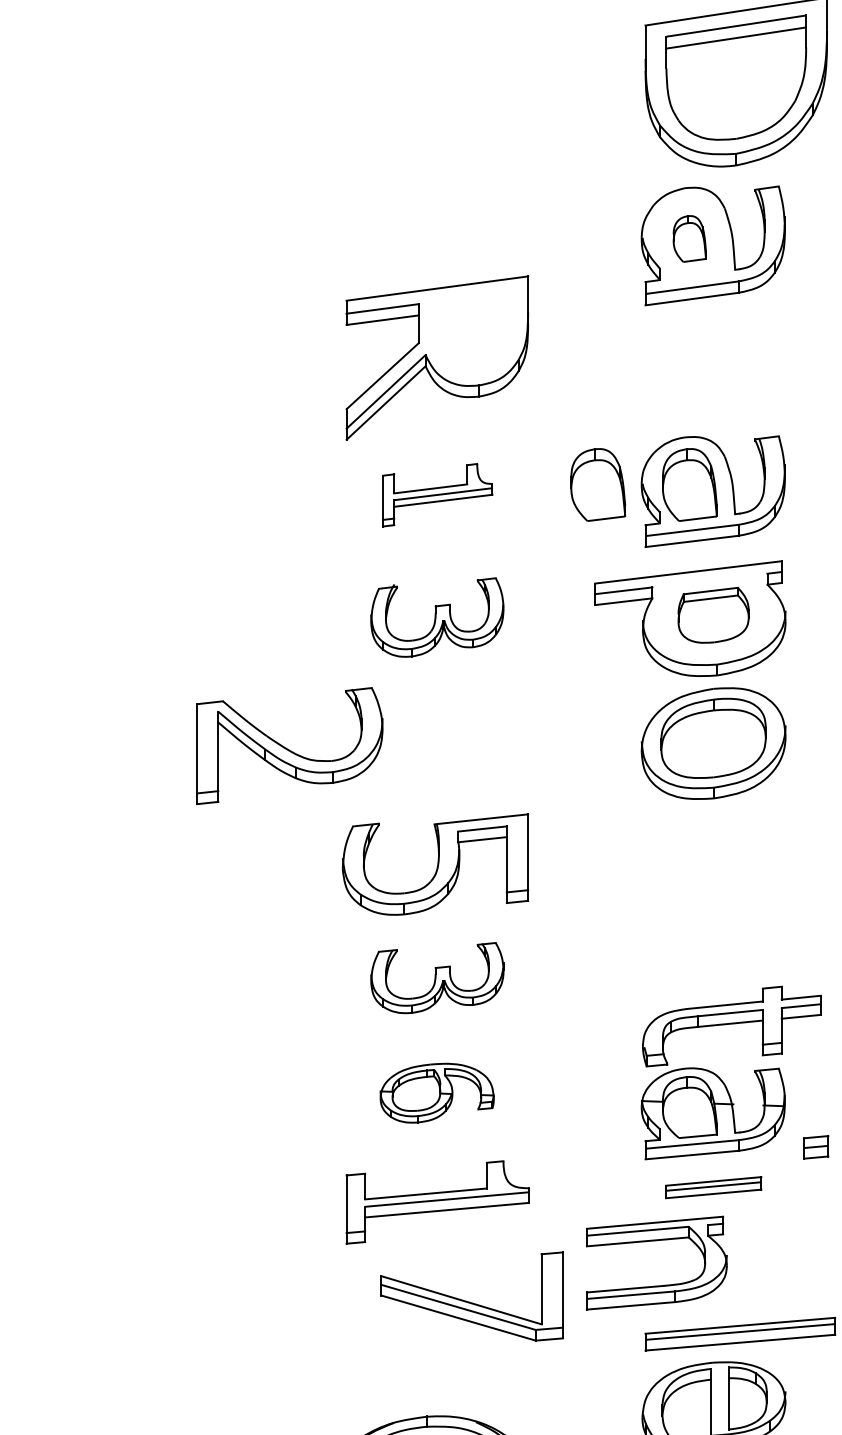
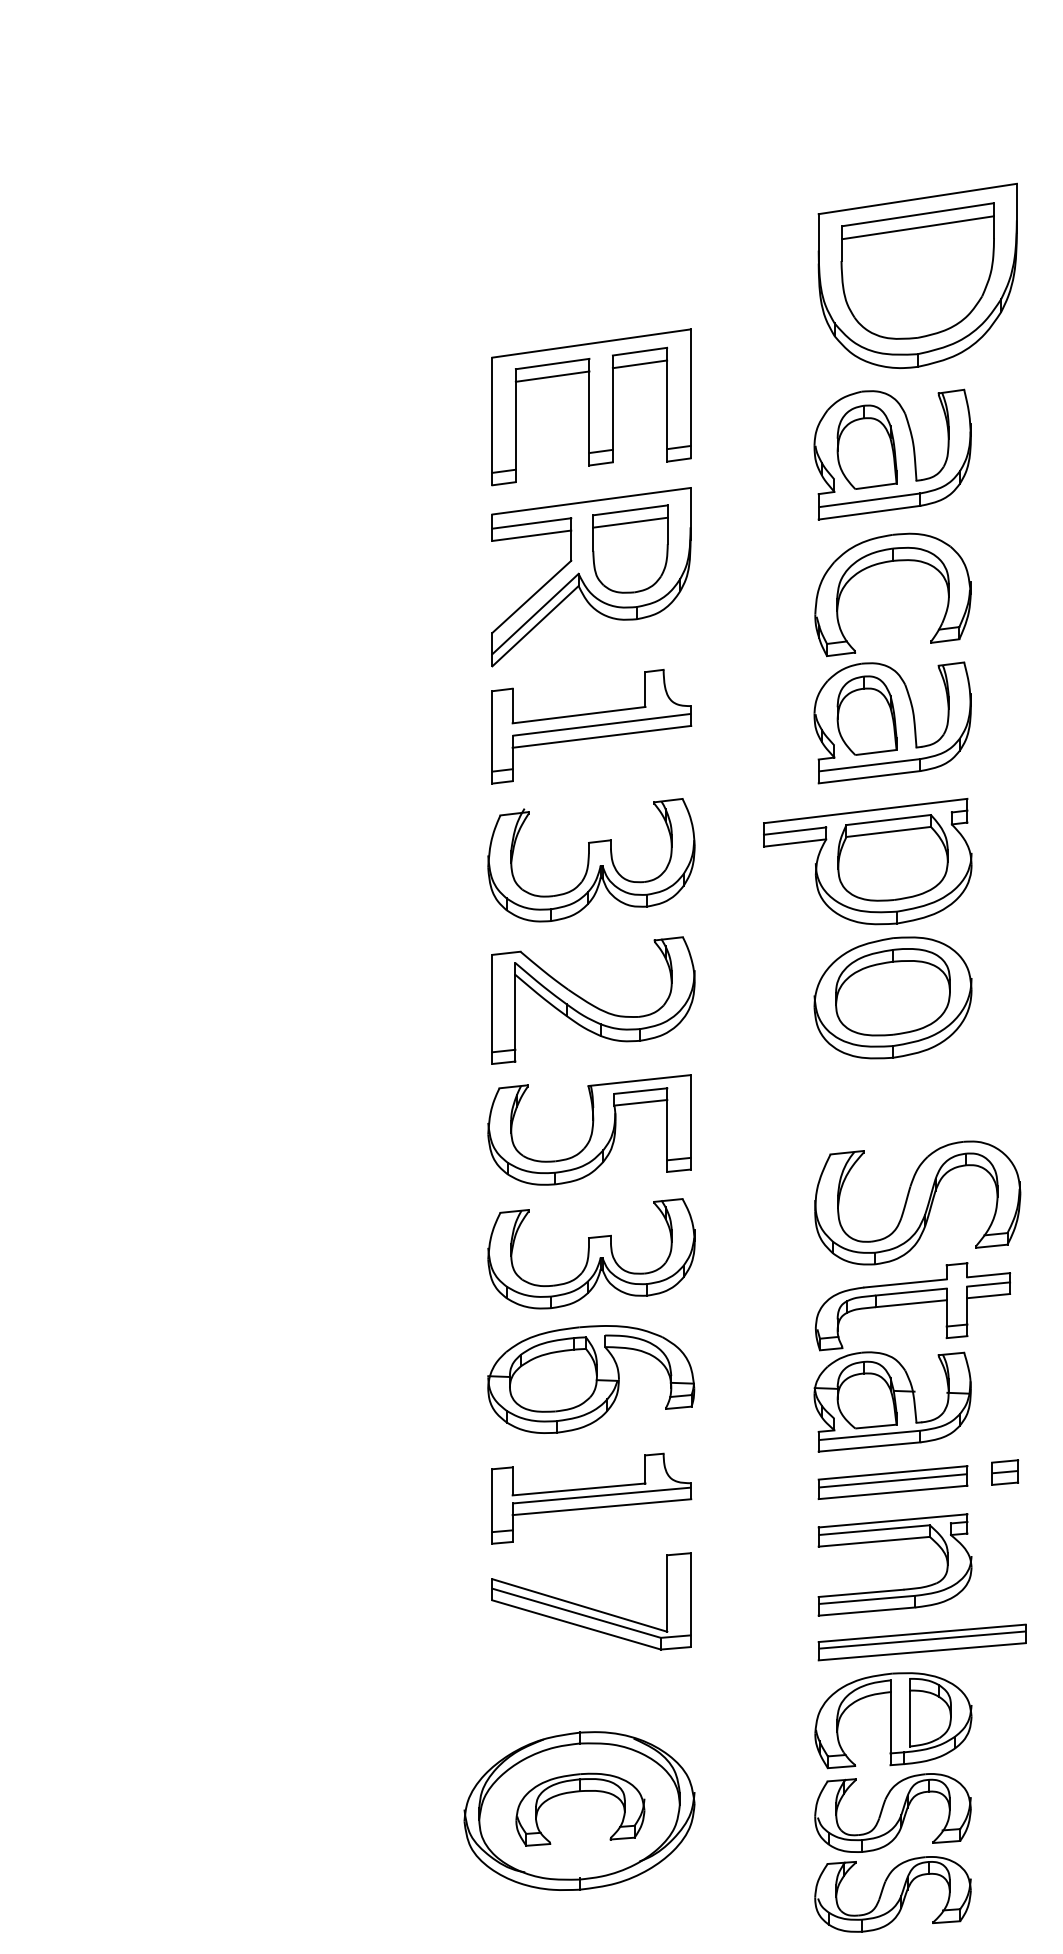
part: (437, 202) -> (591, 407), added
part: (689, 238) -> (866, 446), size x1.67
part: (473, 331) -> (630, 548), added
part: (706, 345) -> (885, 563), added
part: (597, 484) -> (766, 715), removed
part: (437, 494) -> (591, 726), size x1.67
part: (713, 614) -> (892, 857), size x1.43
part: (437, 617) -> (591, 860), size x1.43
part: (289, 745) -> (593, 1000), moved
part: (736, 931) -> (917, 1202), added
part: (437, 977) -> (591, 1253), size x1.43
part: (437, 1093) -> (591, 1379), size x1.67
part: (816, 1147) -> (1005, 1472), moved
part: (713, 1187) -> (892, 1482), size x1.43
part: (654, 1241) -> (892, 1541), moved
part: (471, 1302) -> (590, 1607), moved

